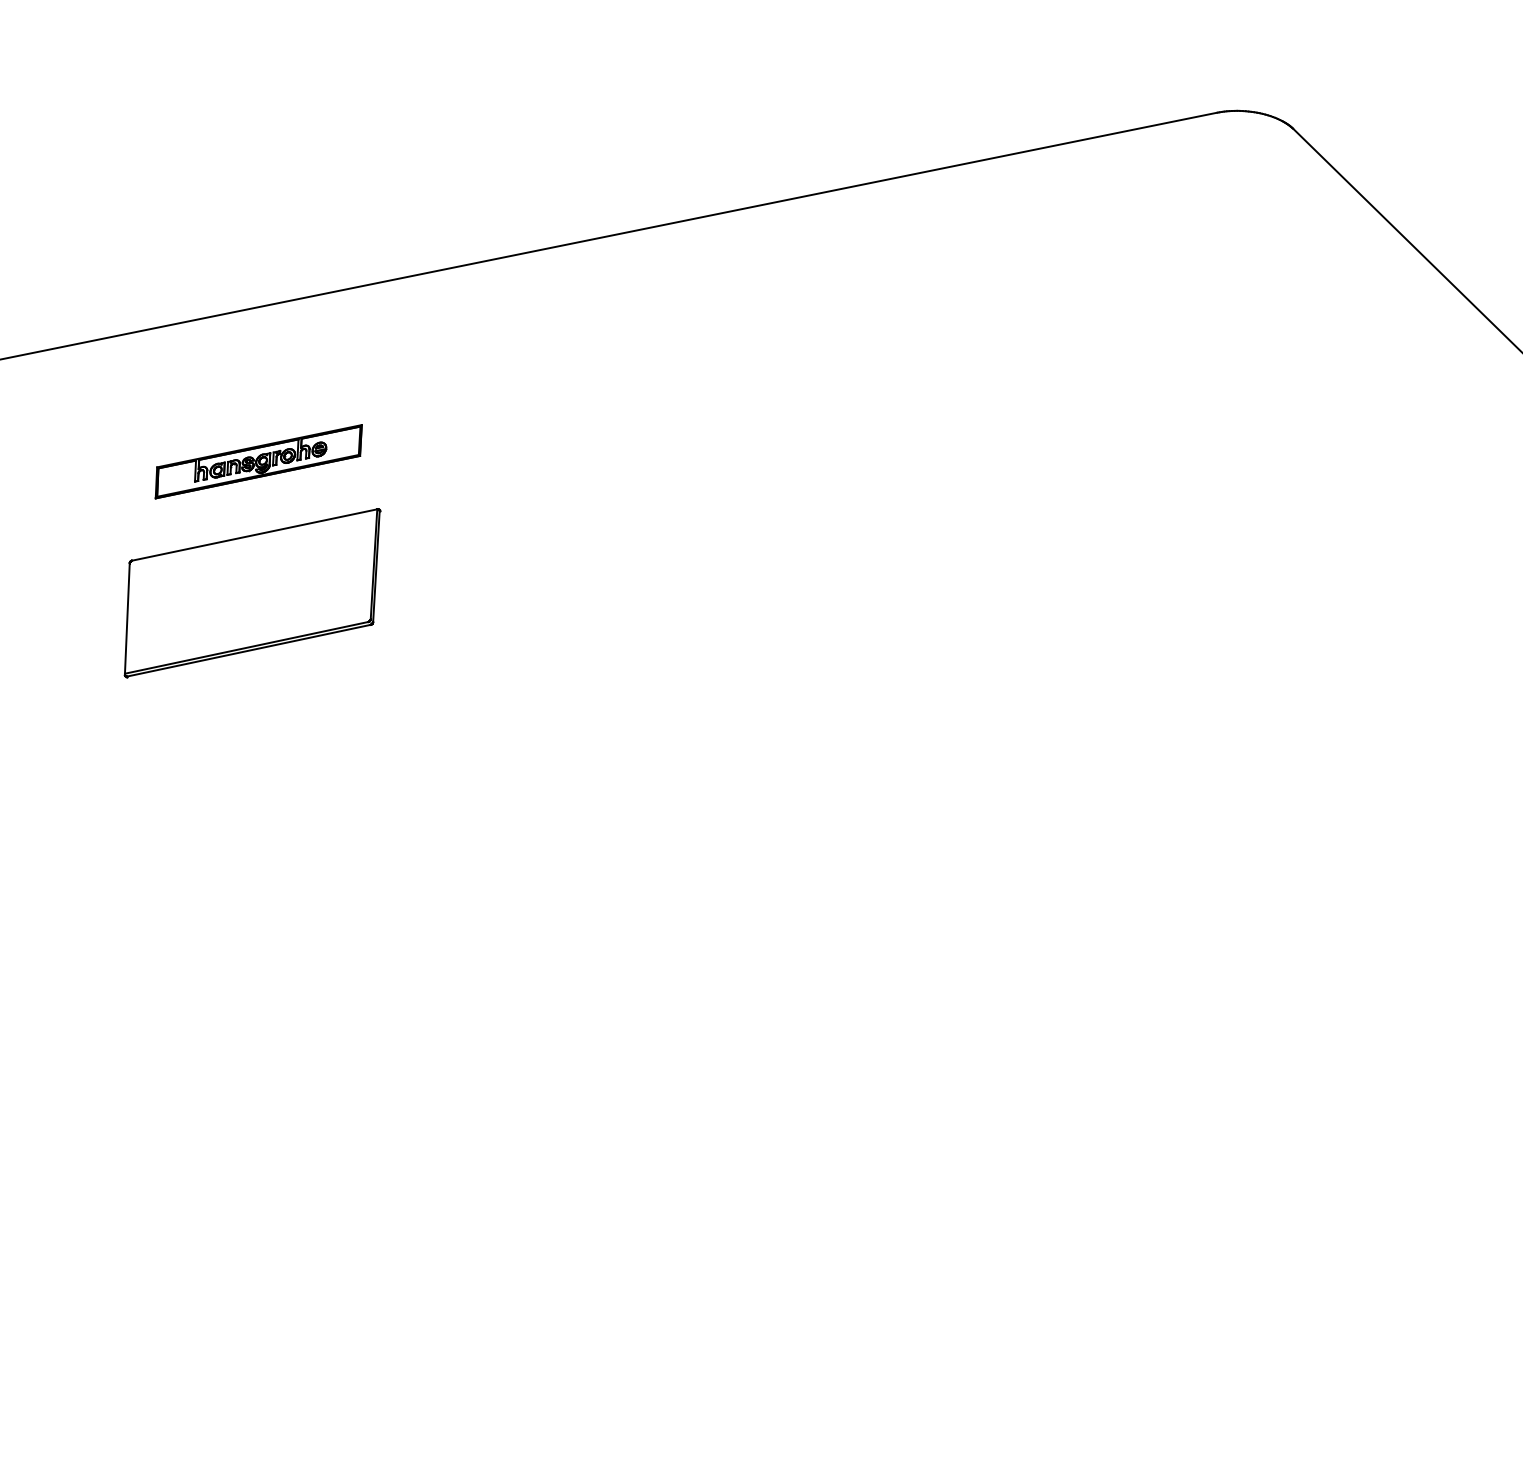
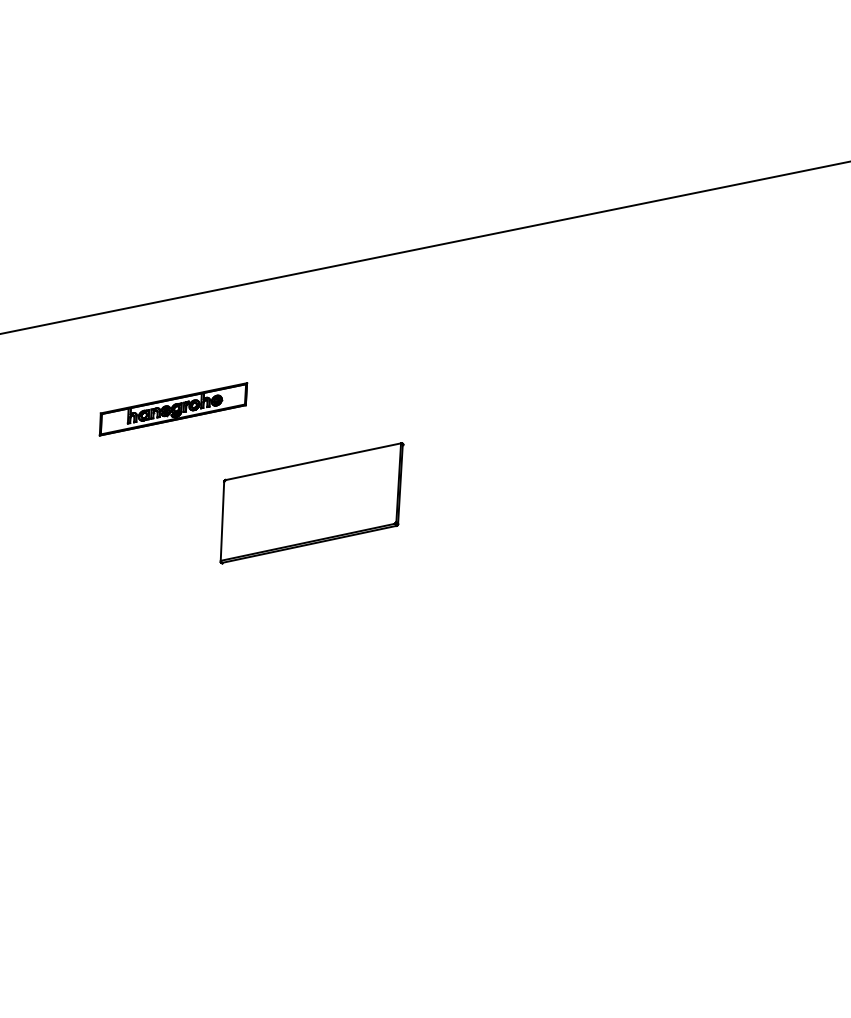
part: (252, 593) -> (311, 503), moved

